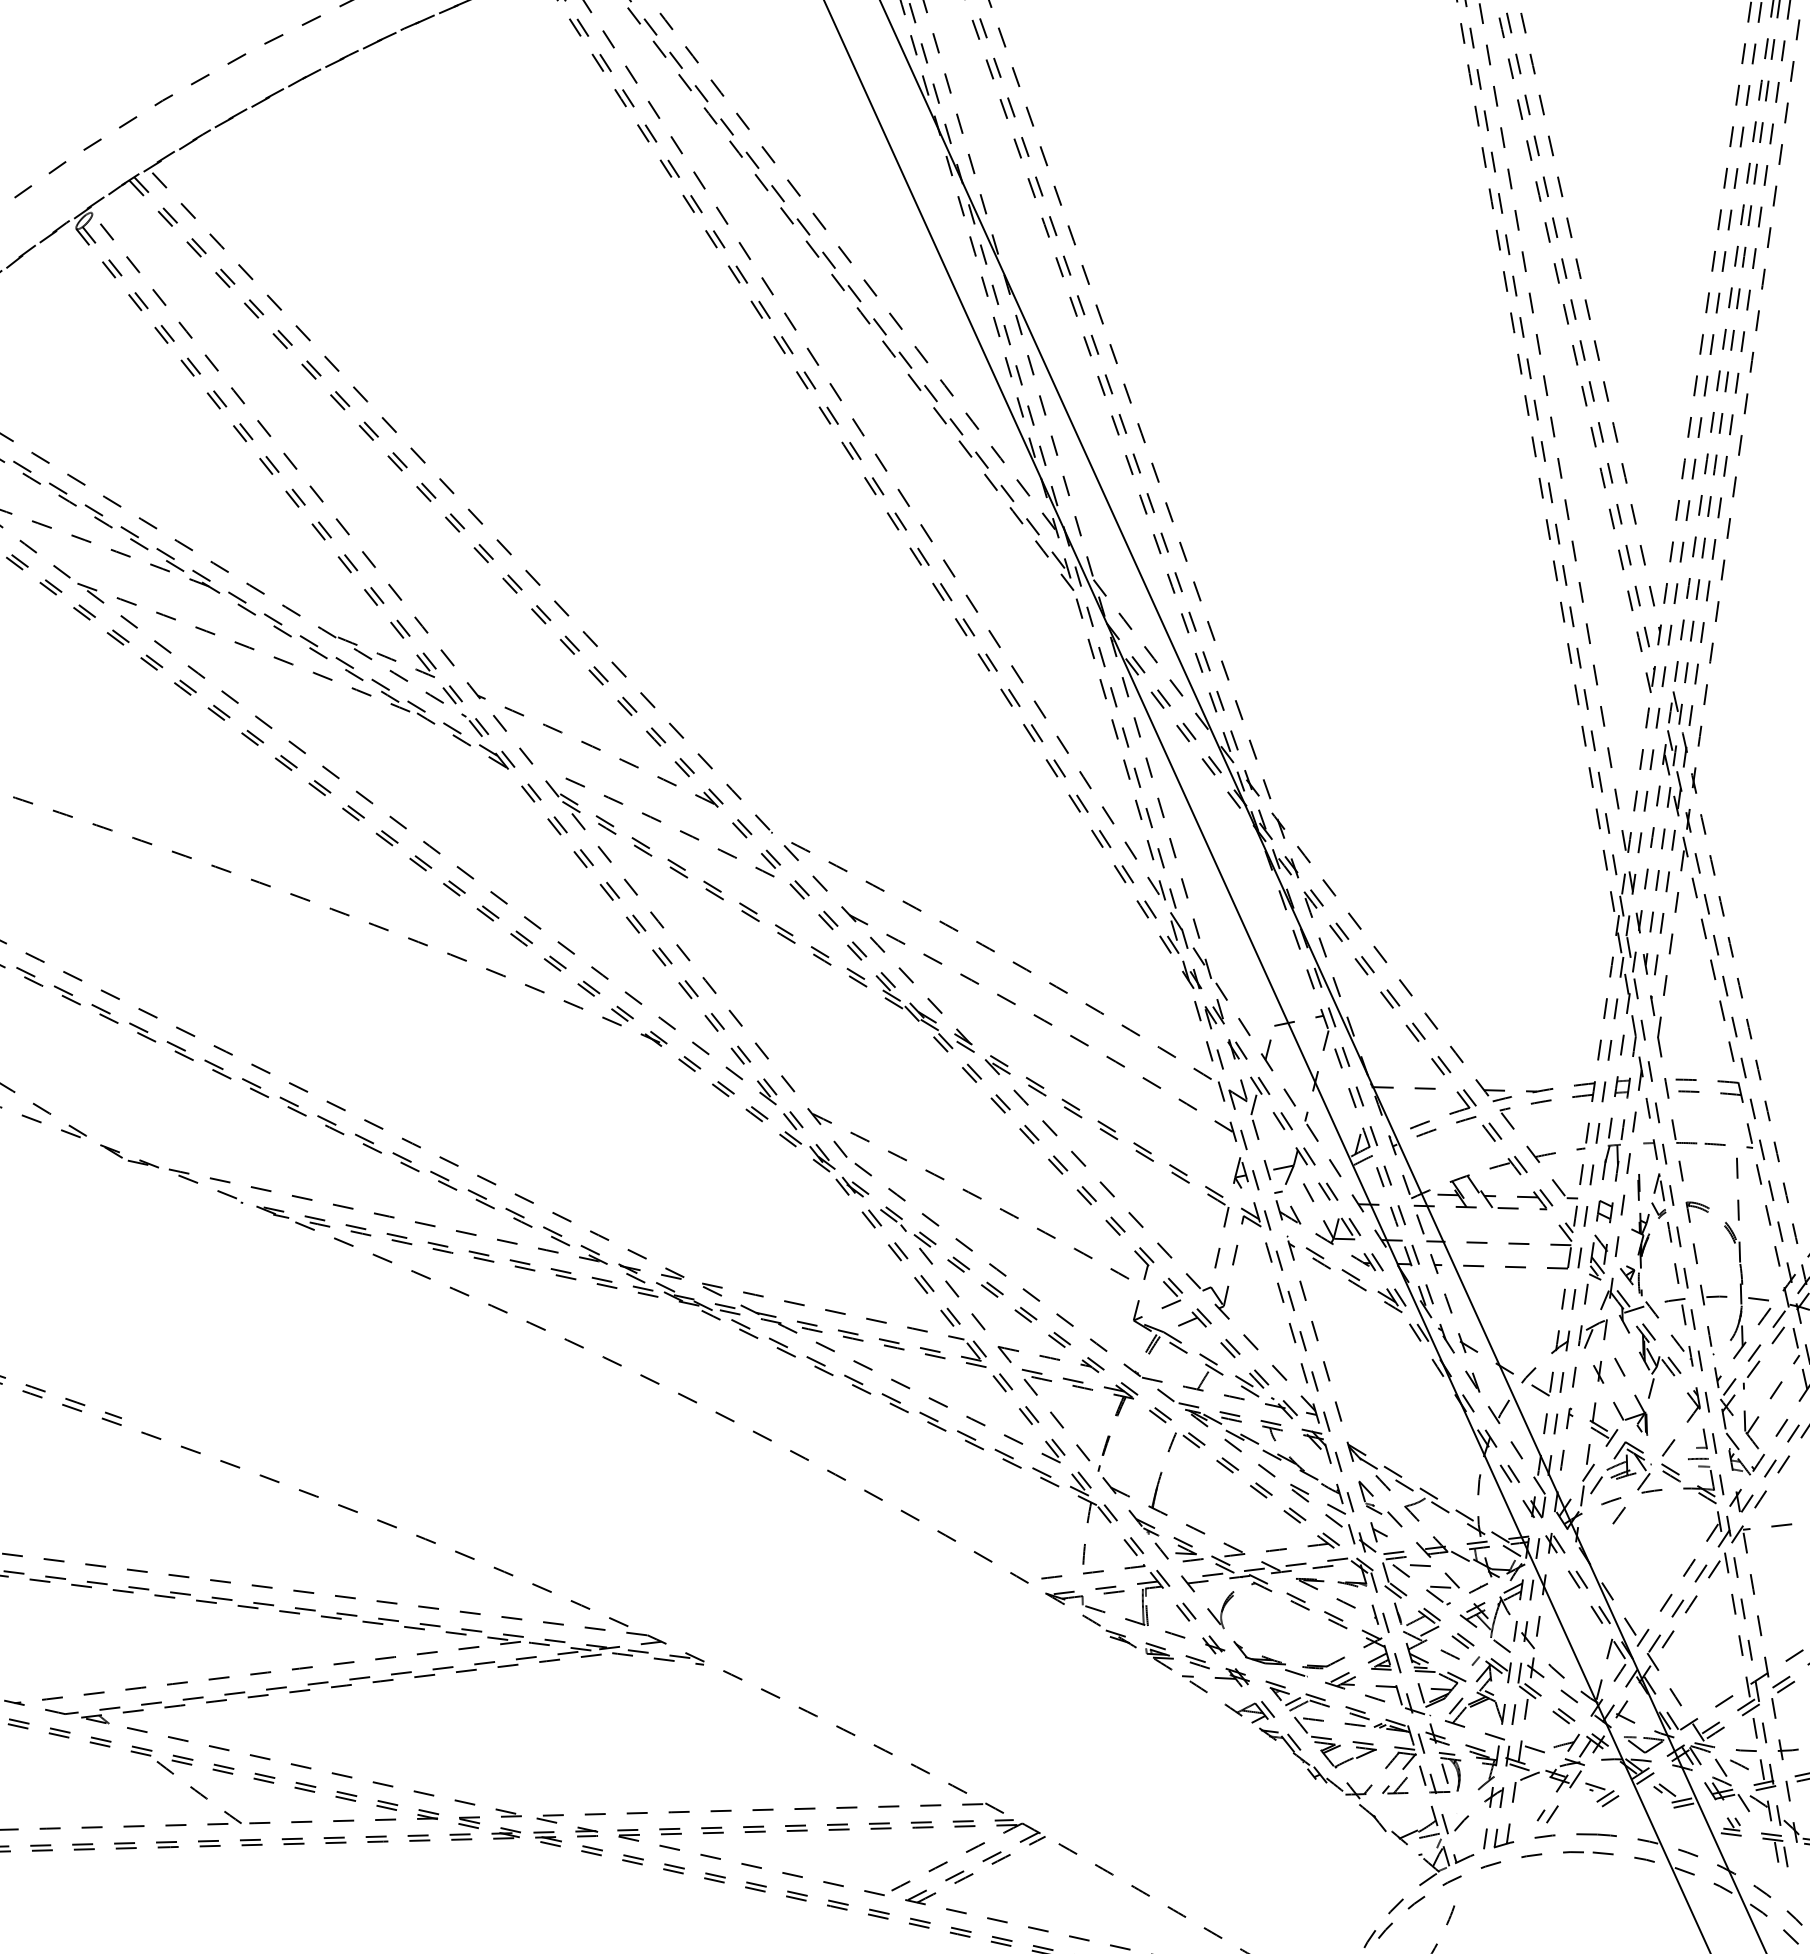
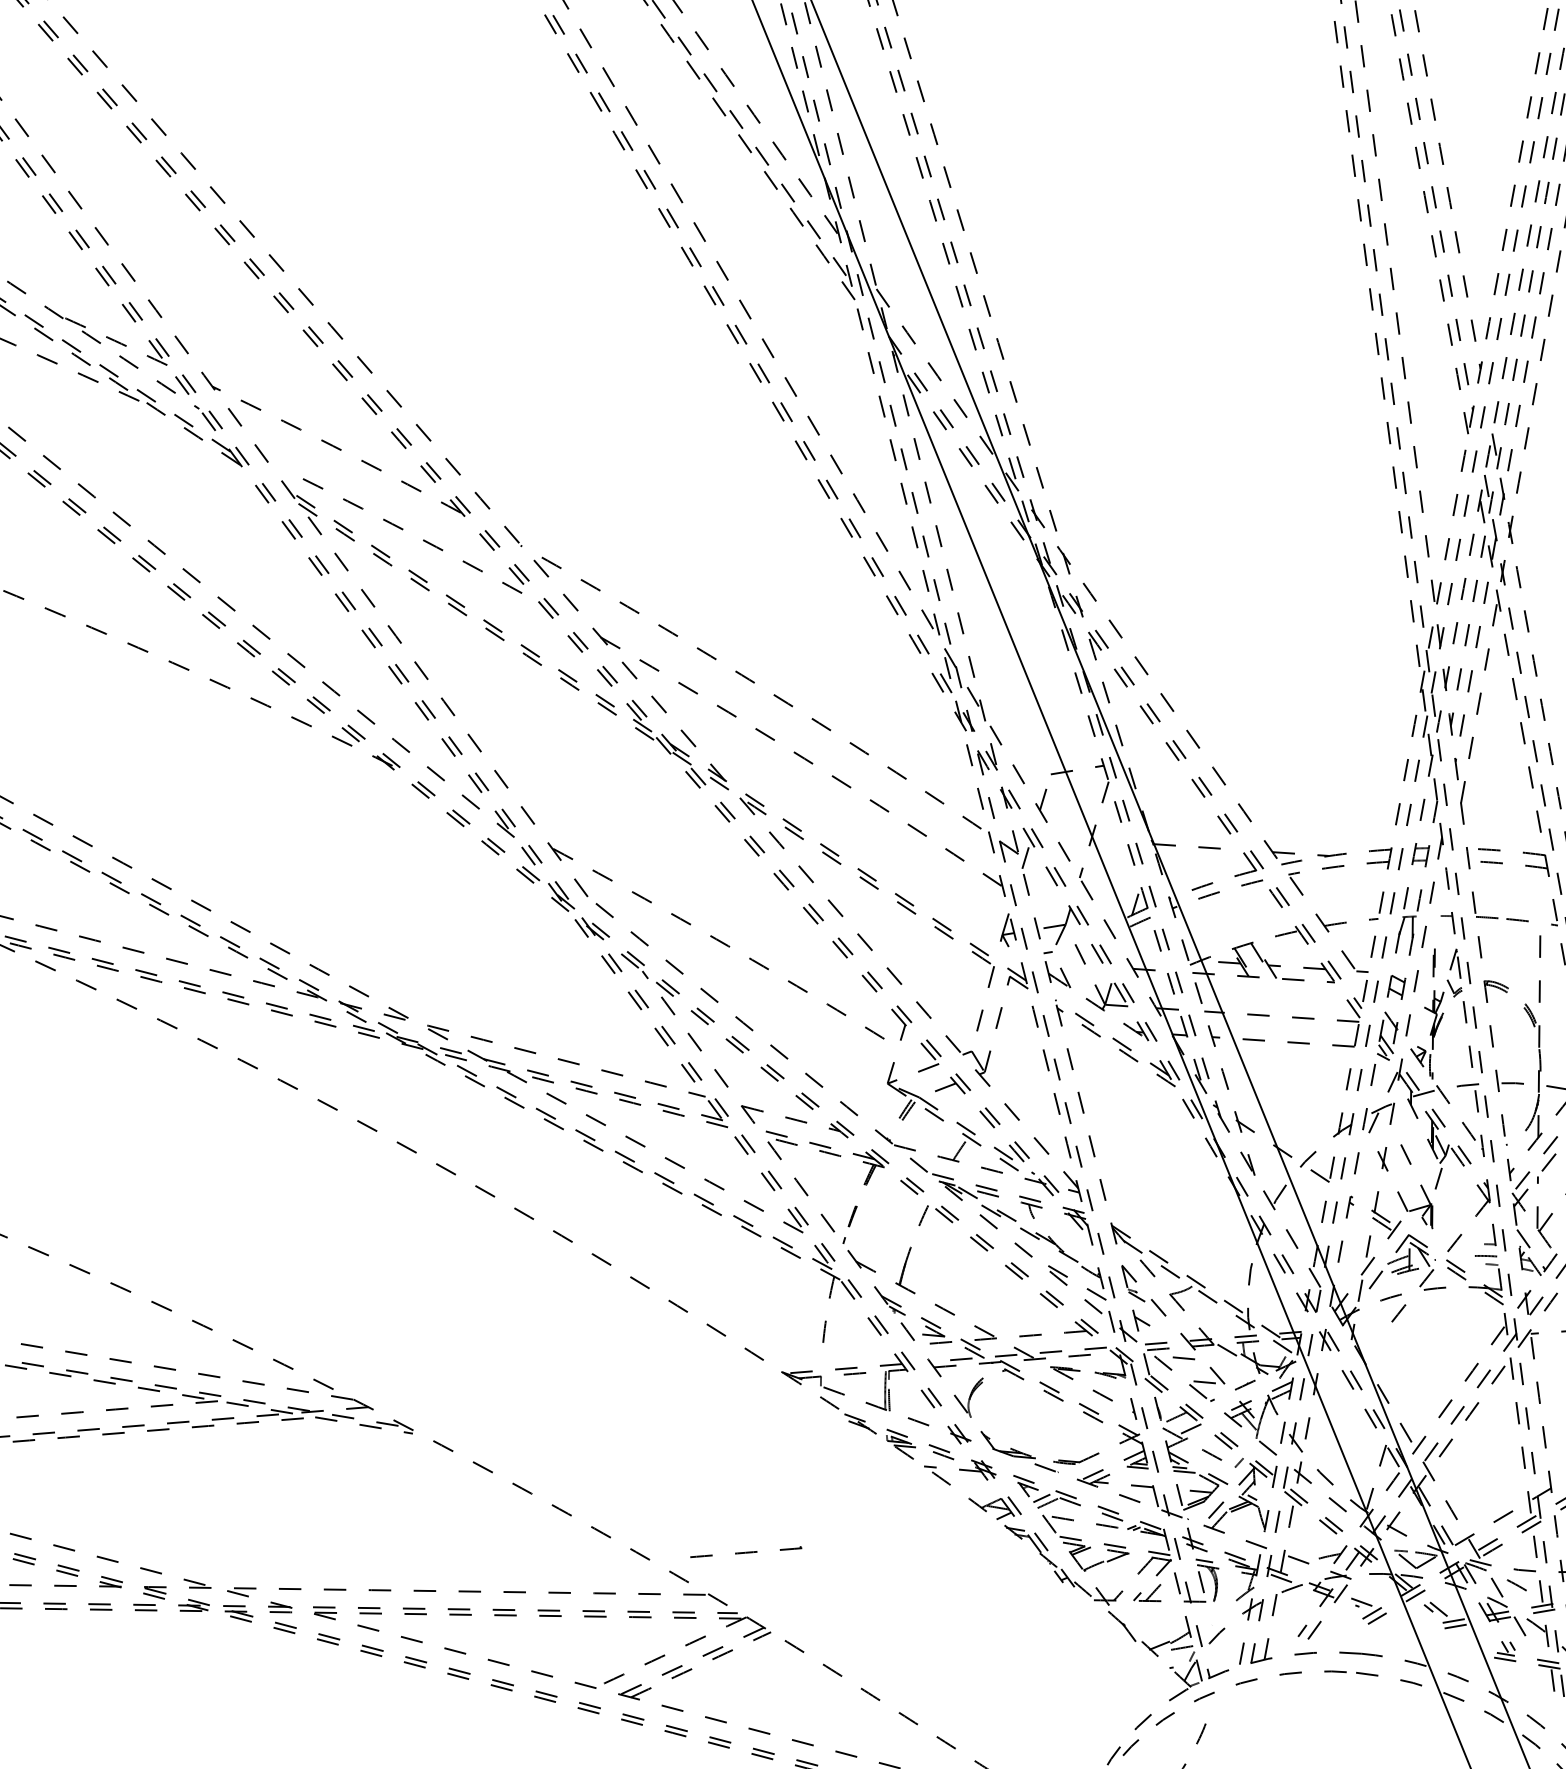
part: (1093, 1571) -> (746, 1551), moved

